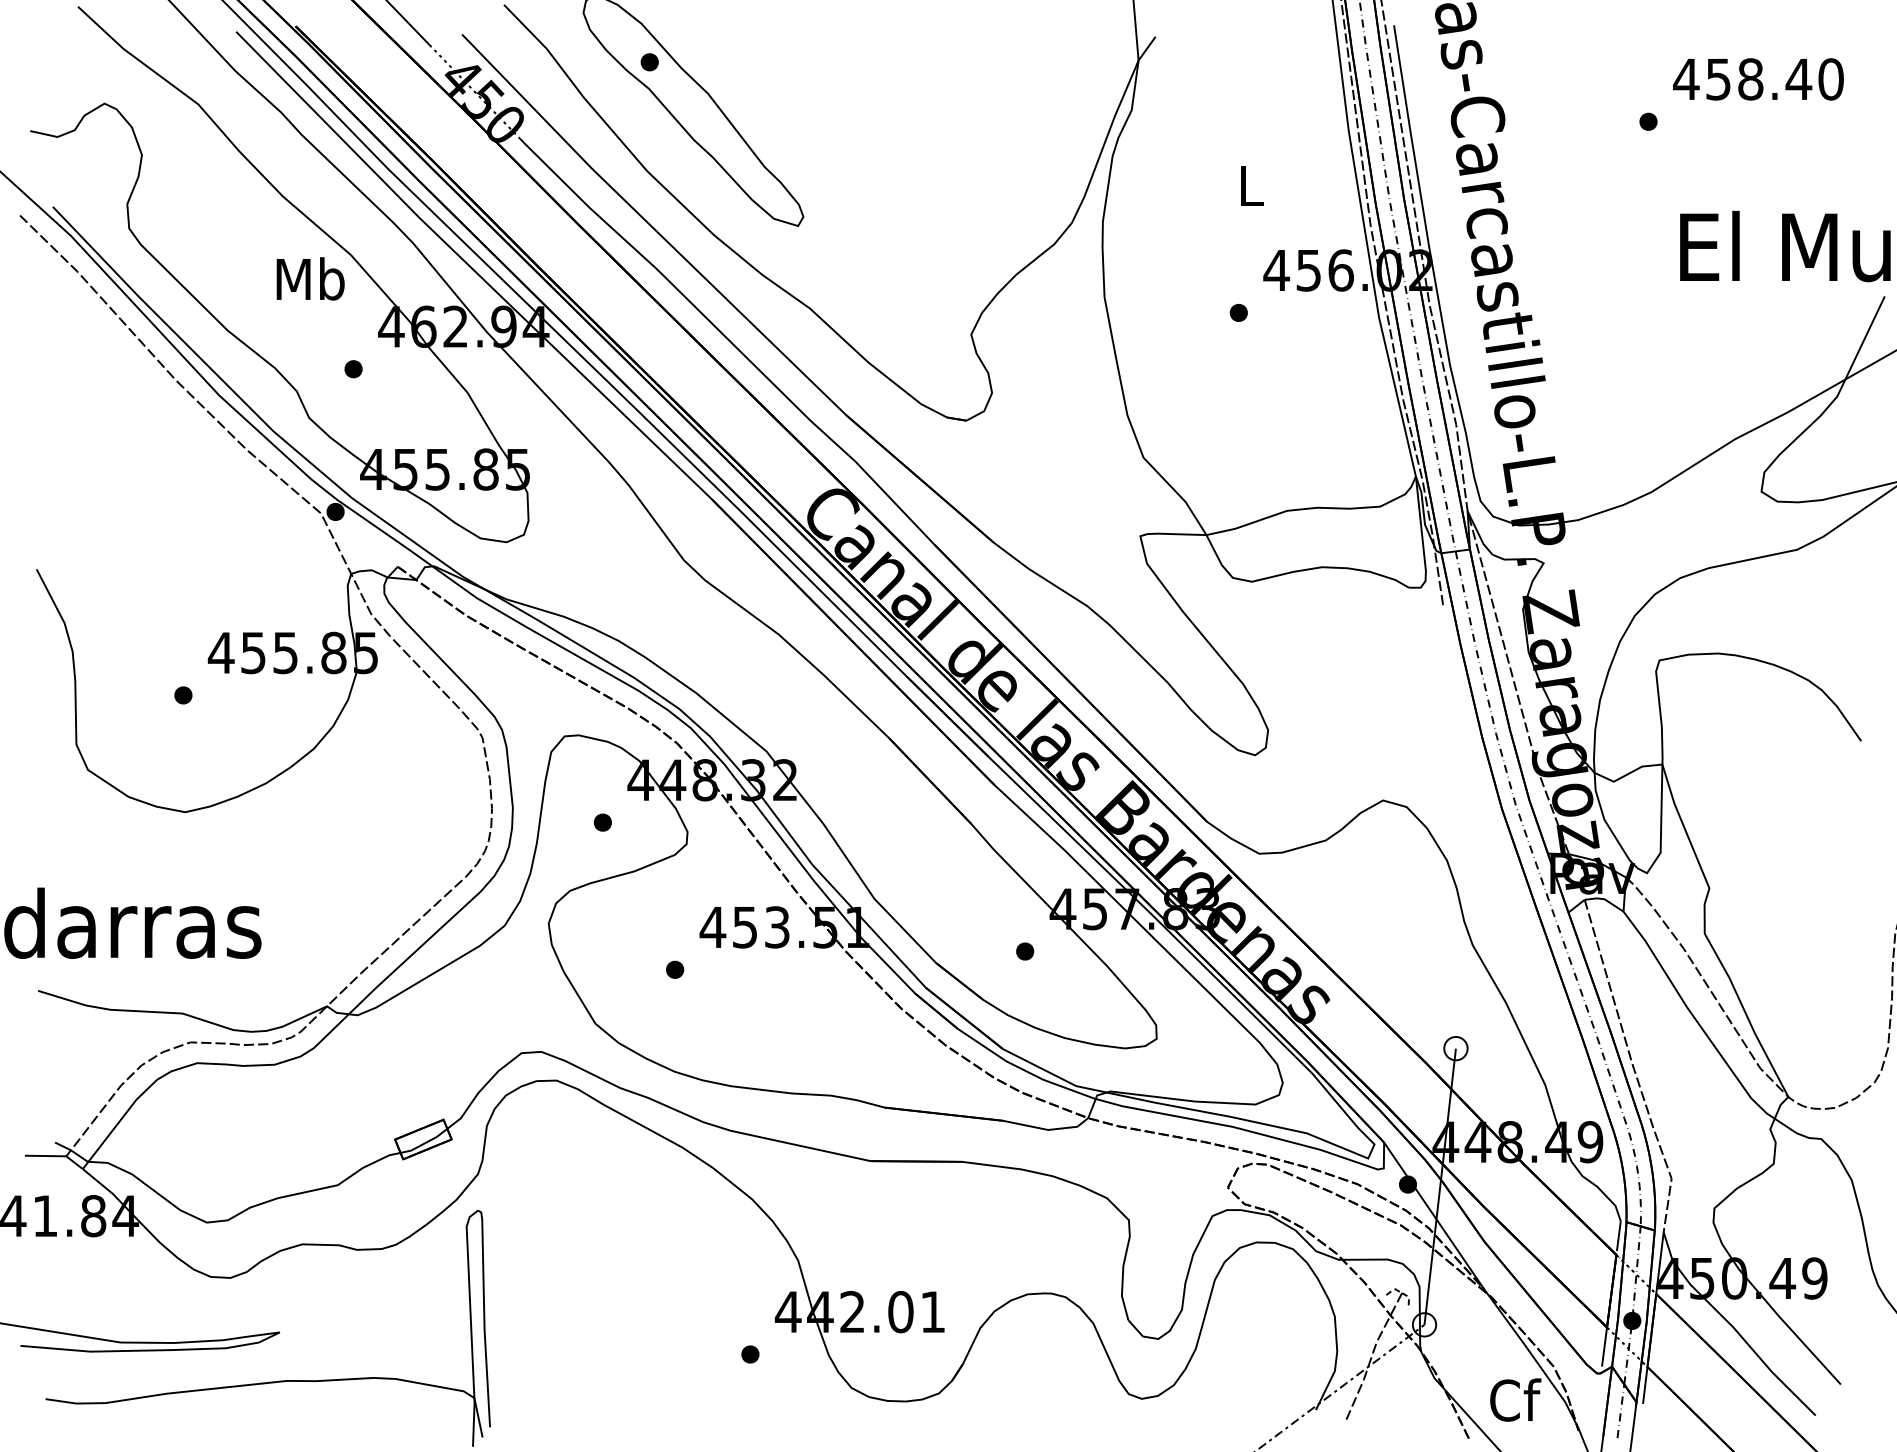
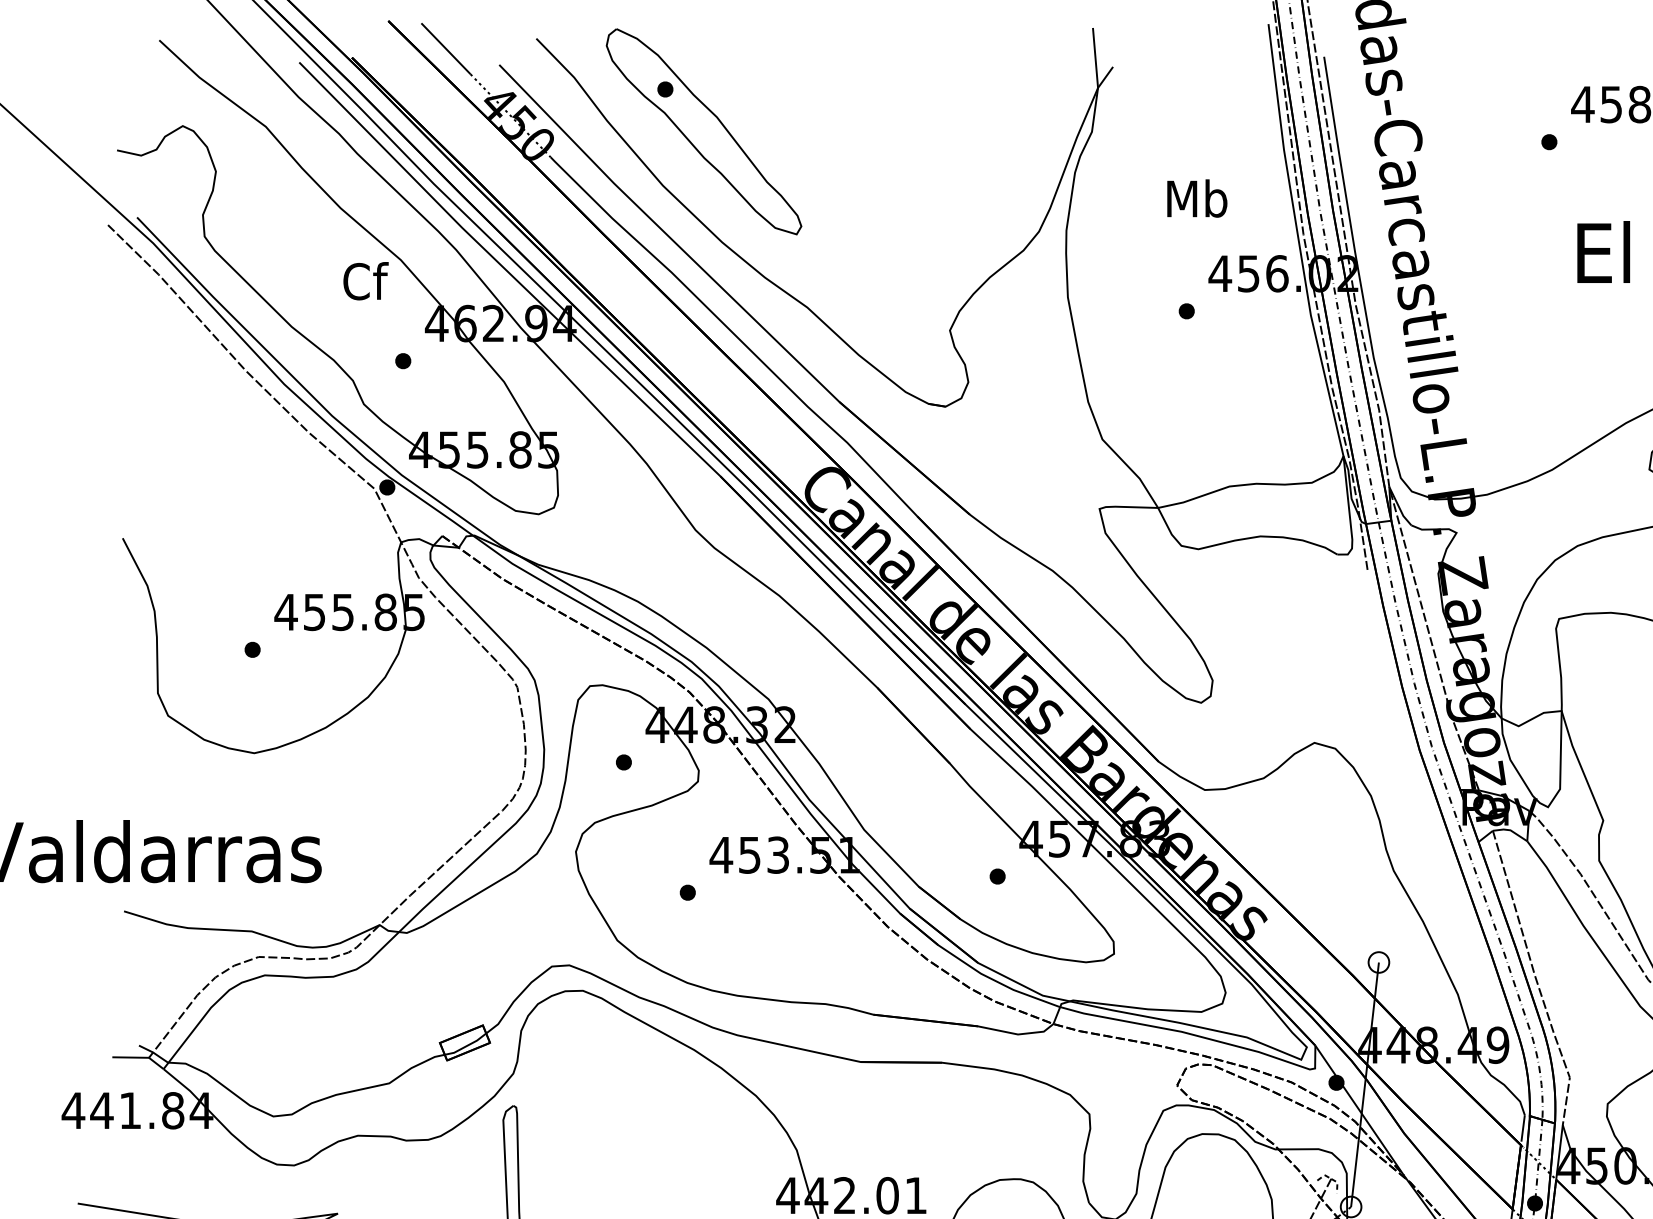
text: (1250, 185) -> (1197, 198), L -> Mb
text: (310, 278) -> (365, 280), Mb -> Cf

